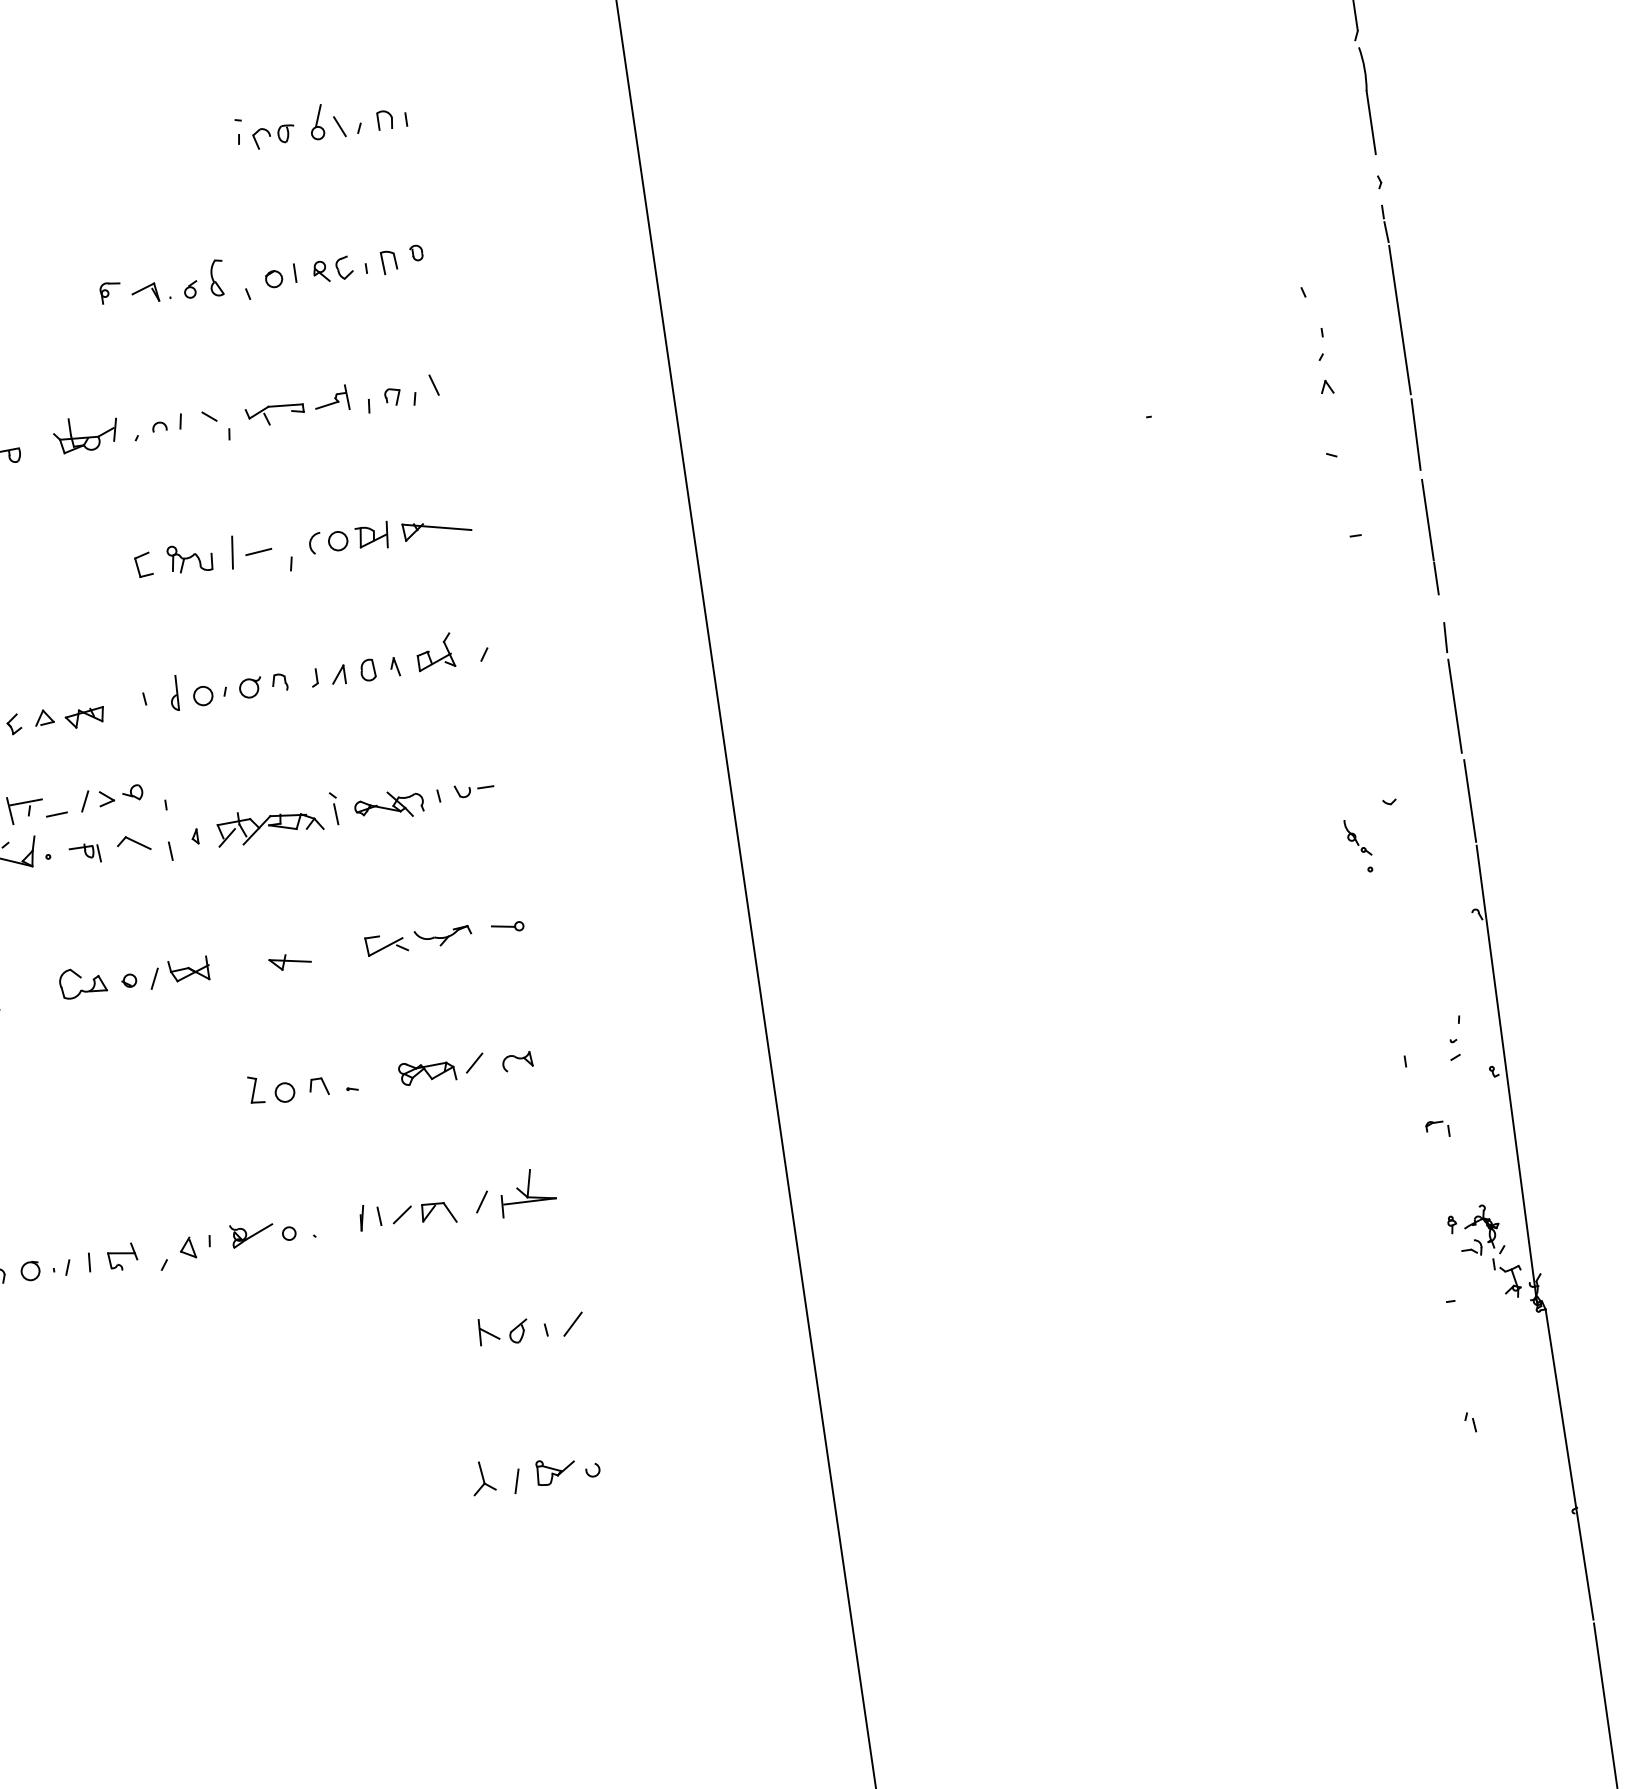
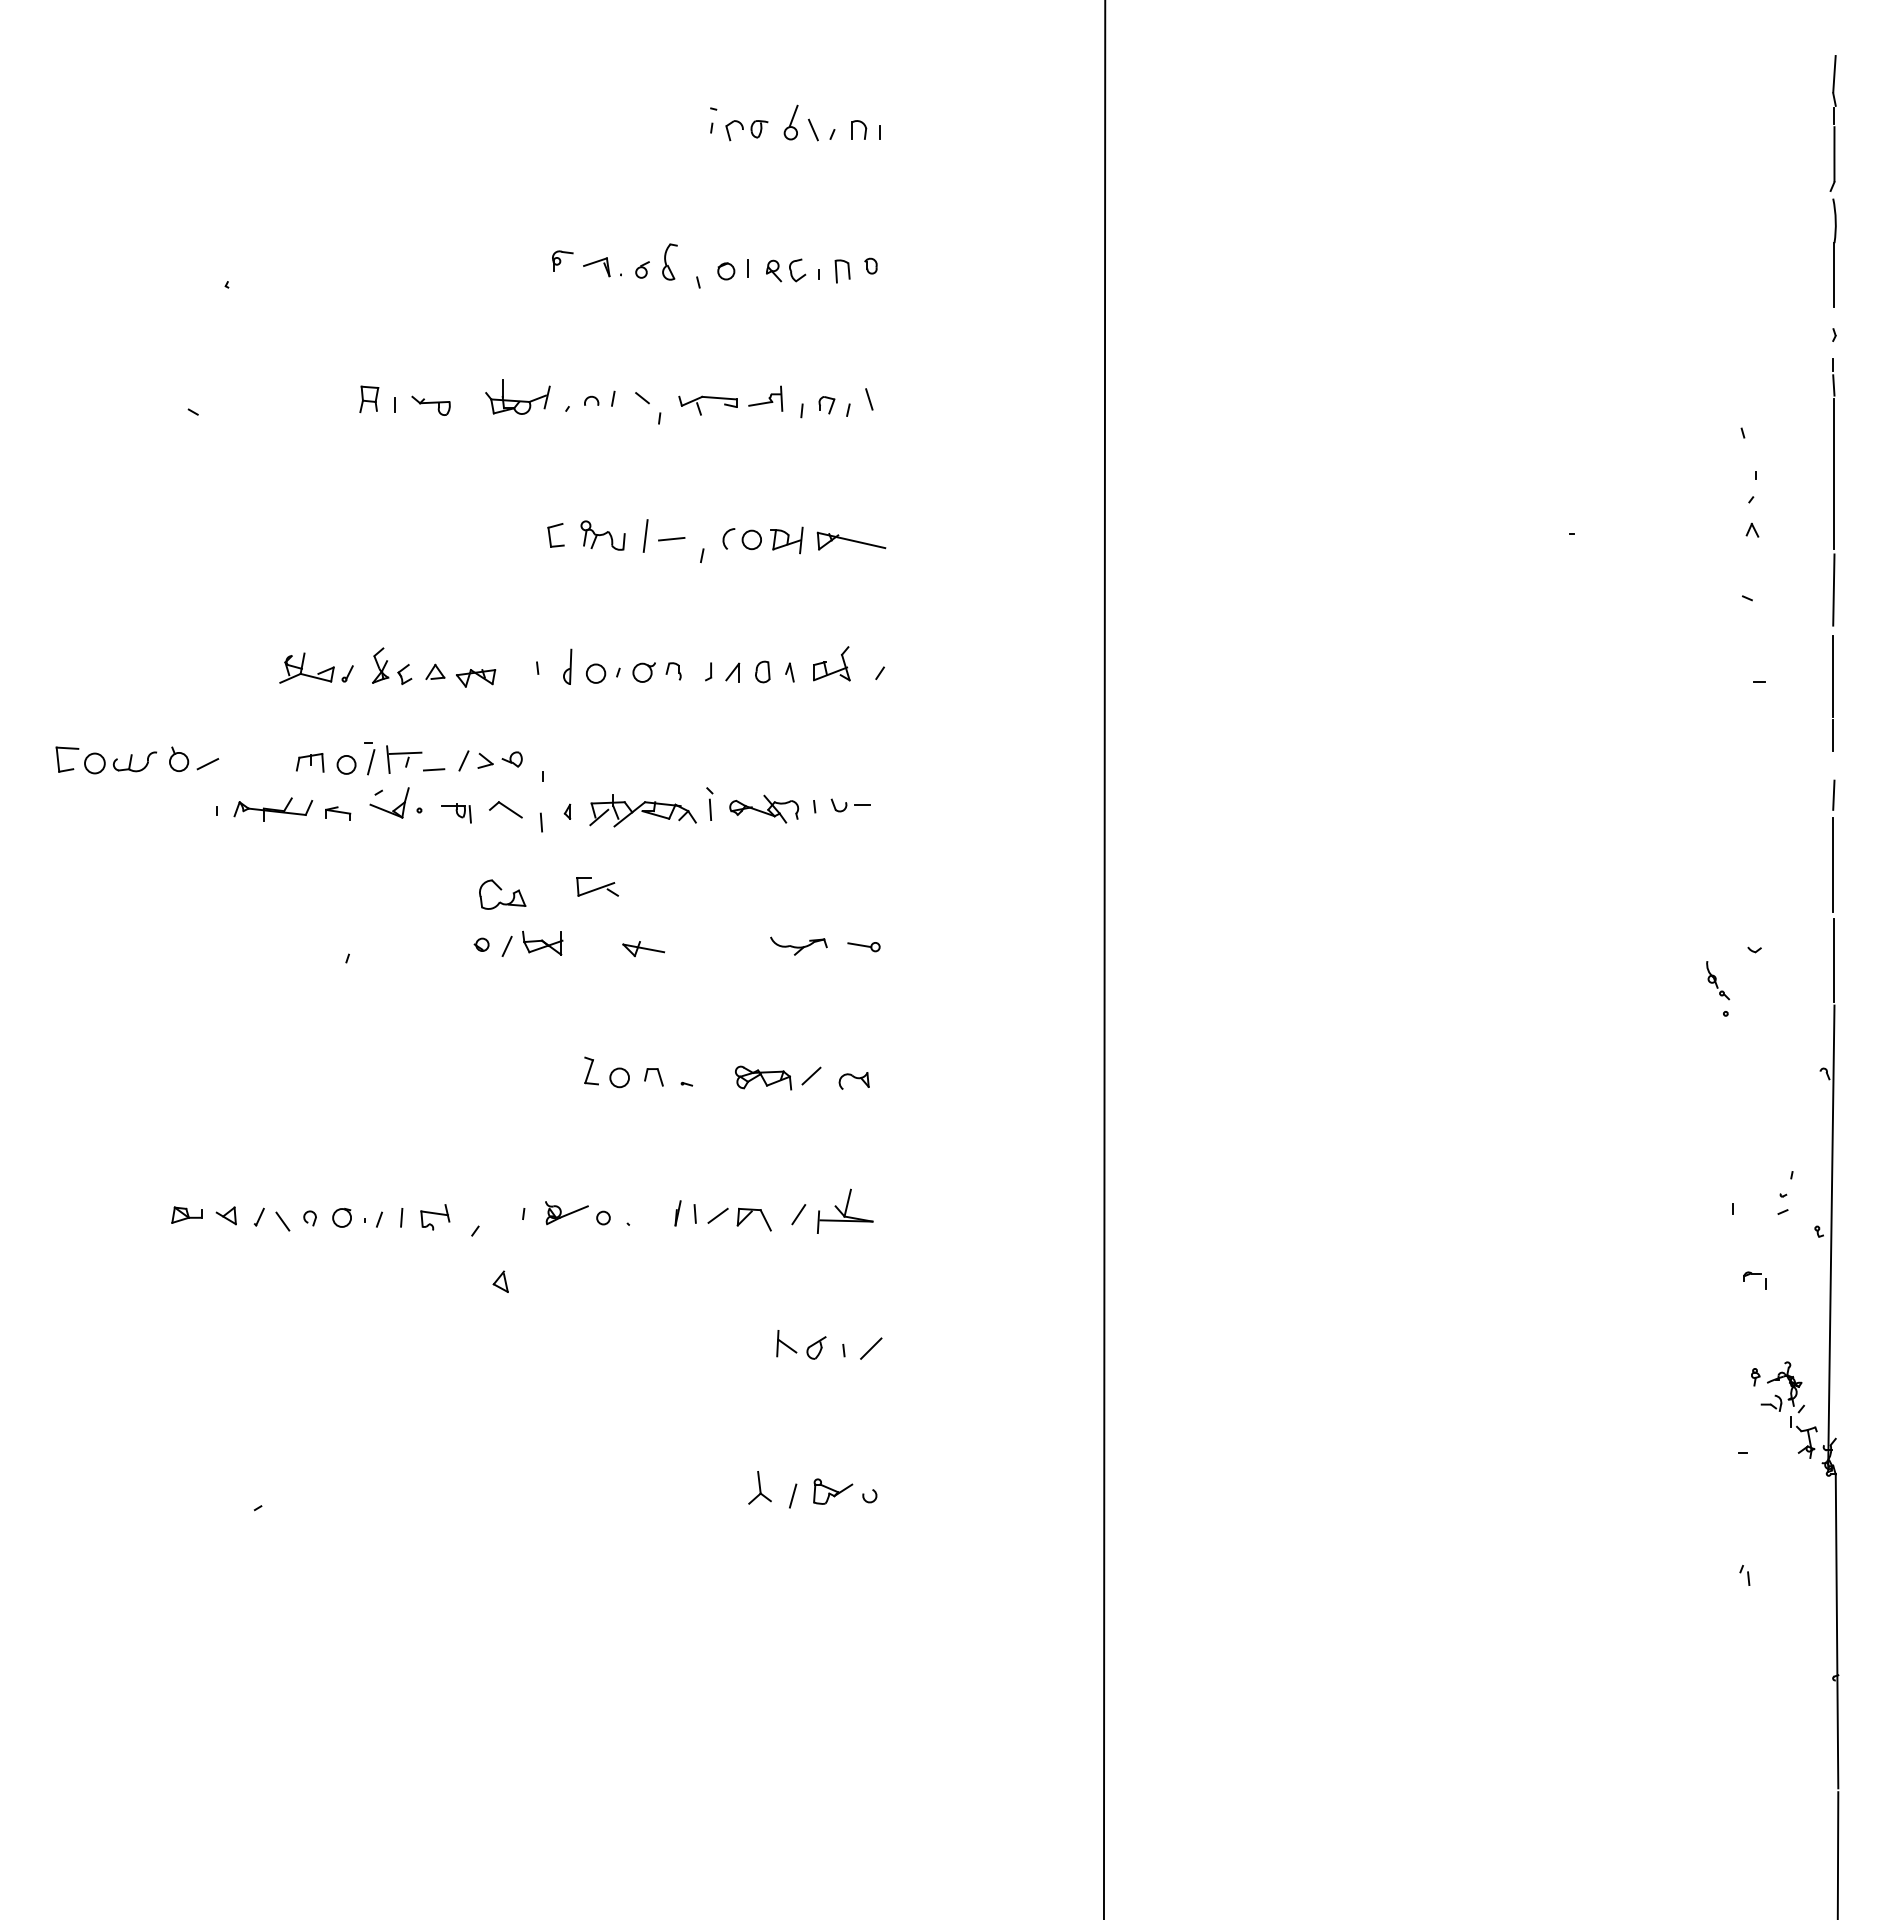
part: (386, 943) -> (597, 886), moved
part: (82, 982) -> (502, 894), moved
part: (187, 1247) -> (500, 1281), moved

